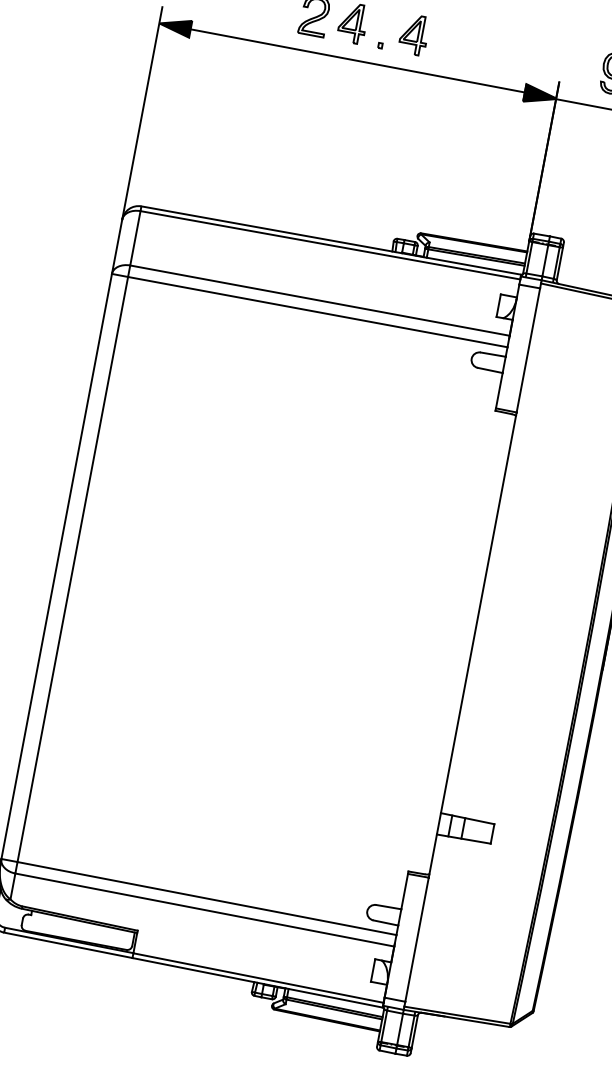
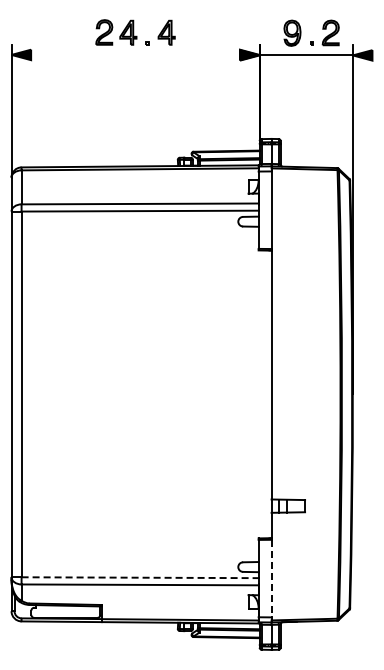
line: (357, 60) -> (135, 54), removed
line: (207, 898) -> (140, 577), solid -> dashed
line: (416, 939) -> (271, 578), solid -> dashed

